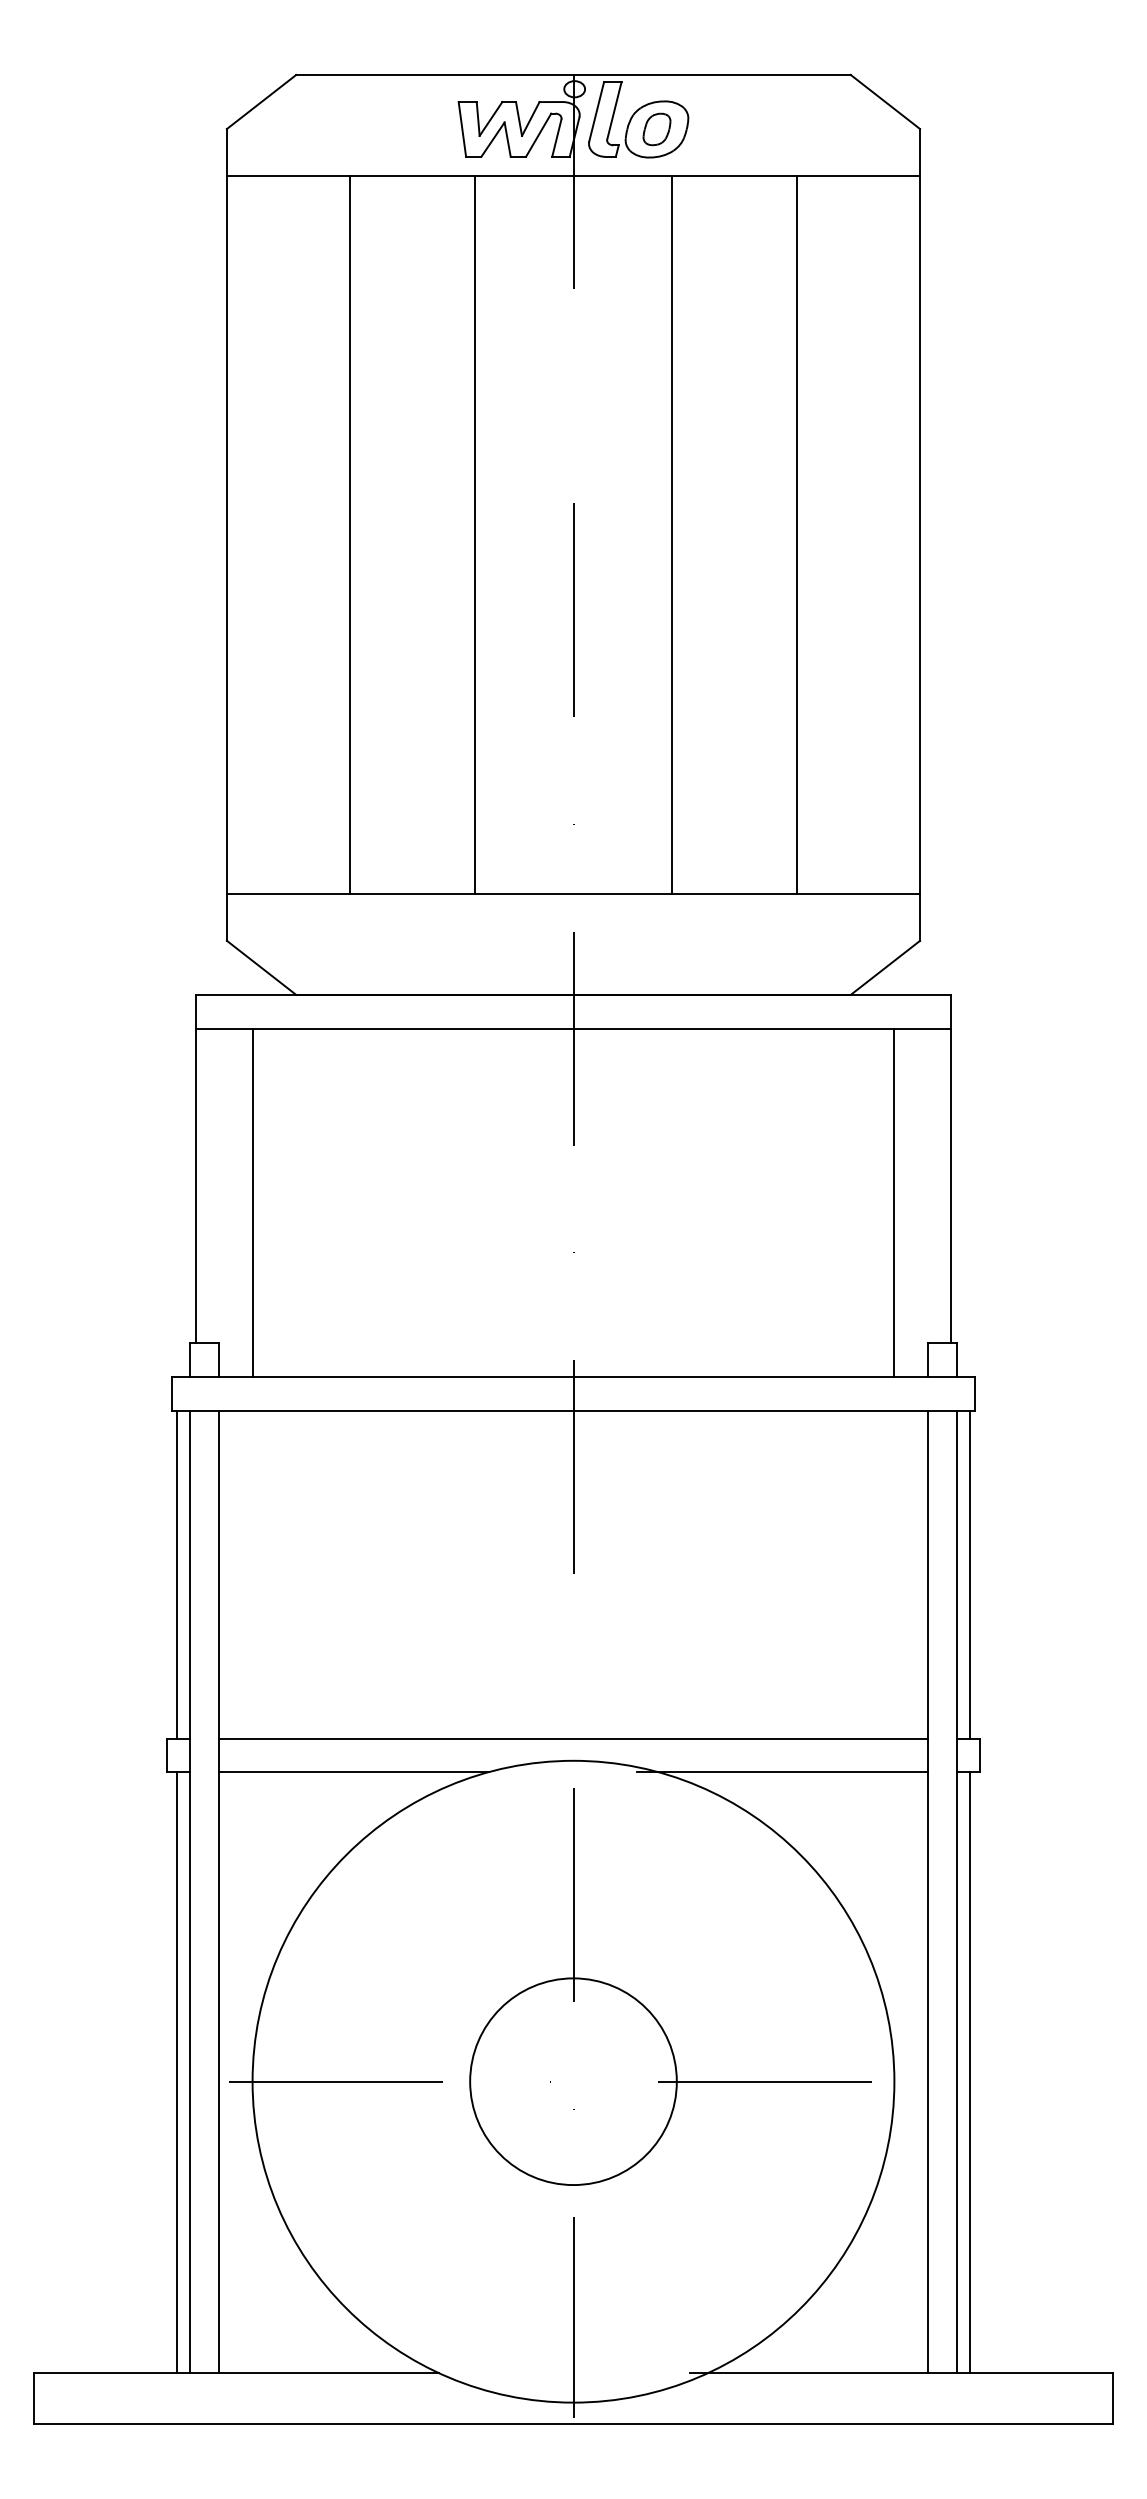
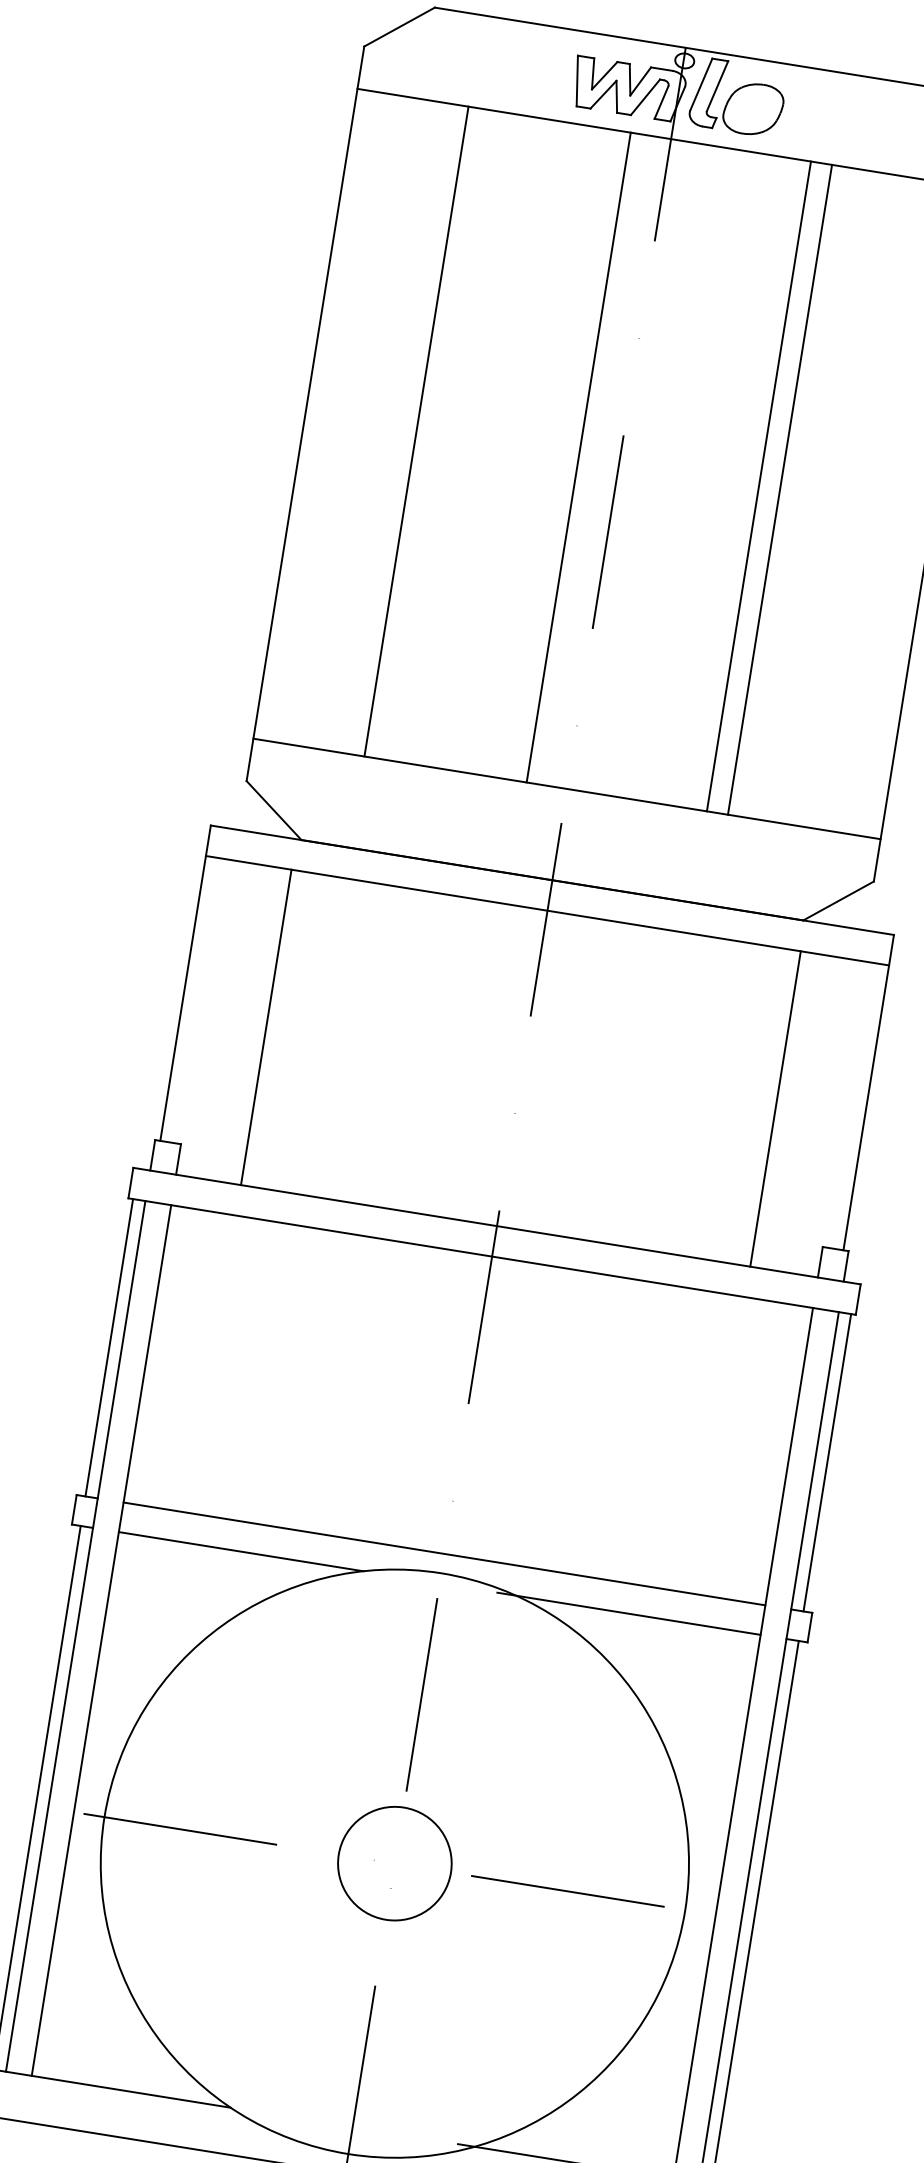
part: (656, 129) -> (752, 109), removed
line: (474, 534) -> (578, 457), moved
line: (672, 534) -> (759, 486), moved
line: (797, 534) -> (780, 489), moved
line: (252, 1202) -> (266, 1027), moved
line: (894, 1202) -> (775, 1108), moved
circle: (573, 2081) -> (394, 1863), size x0.6

